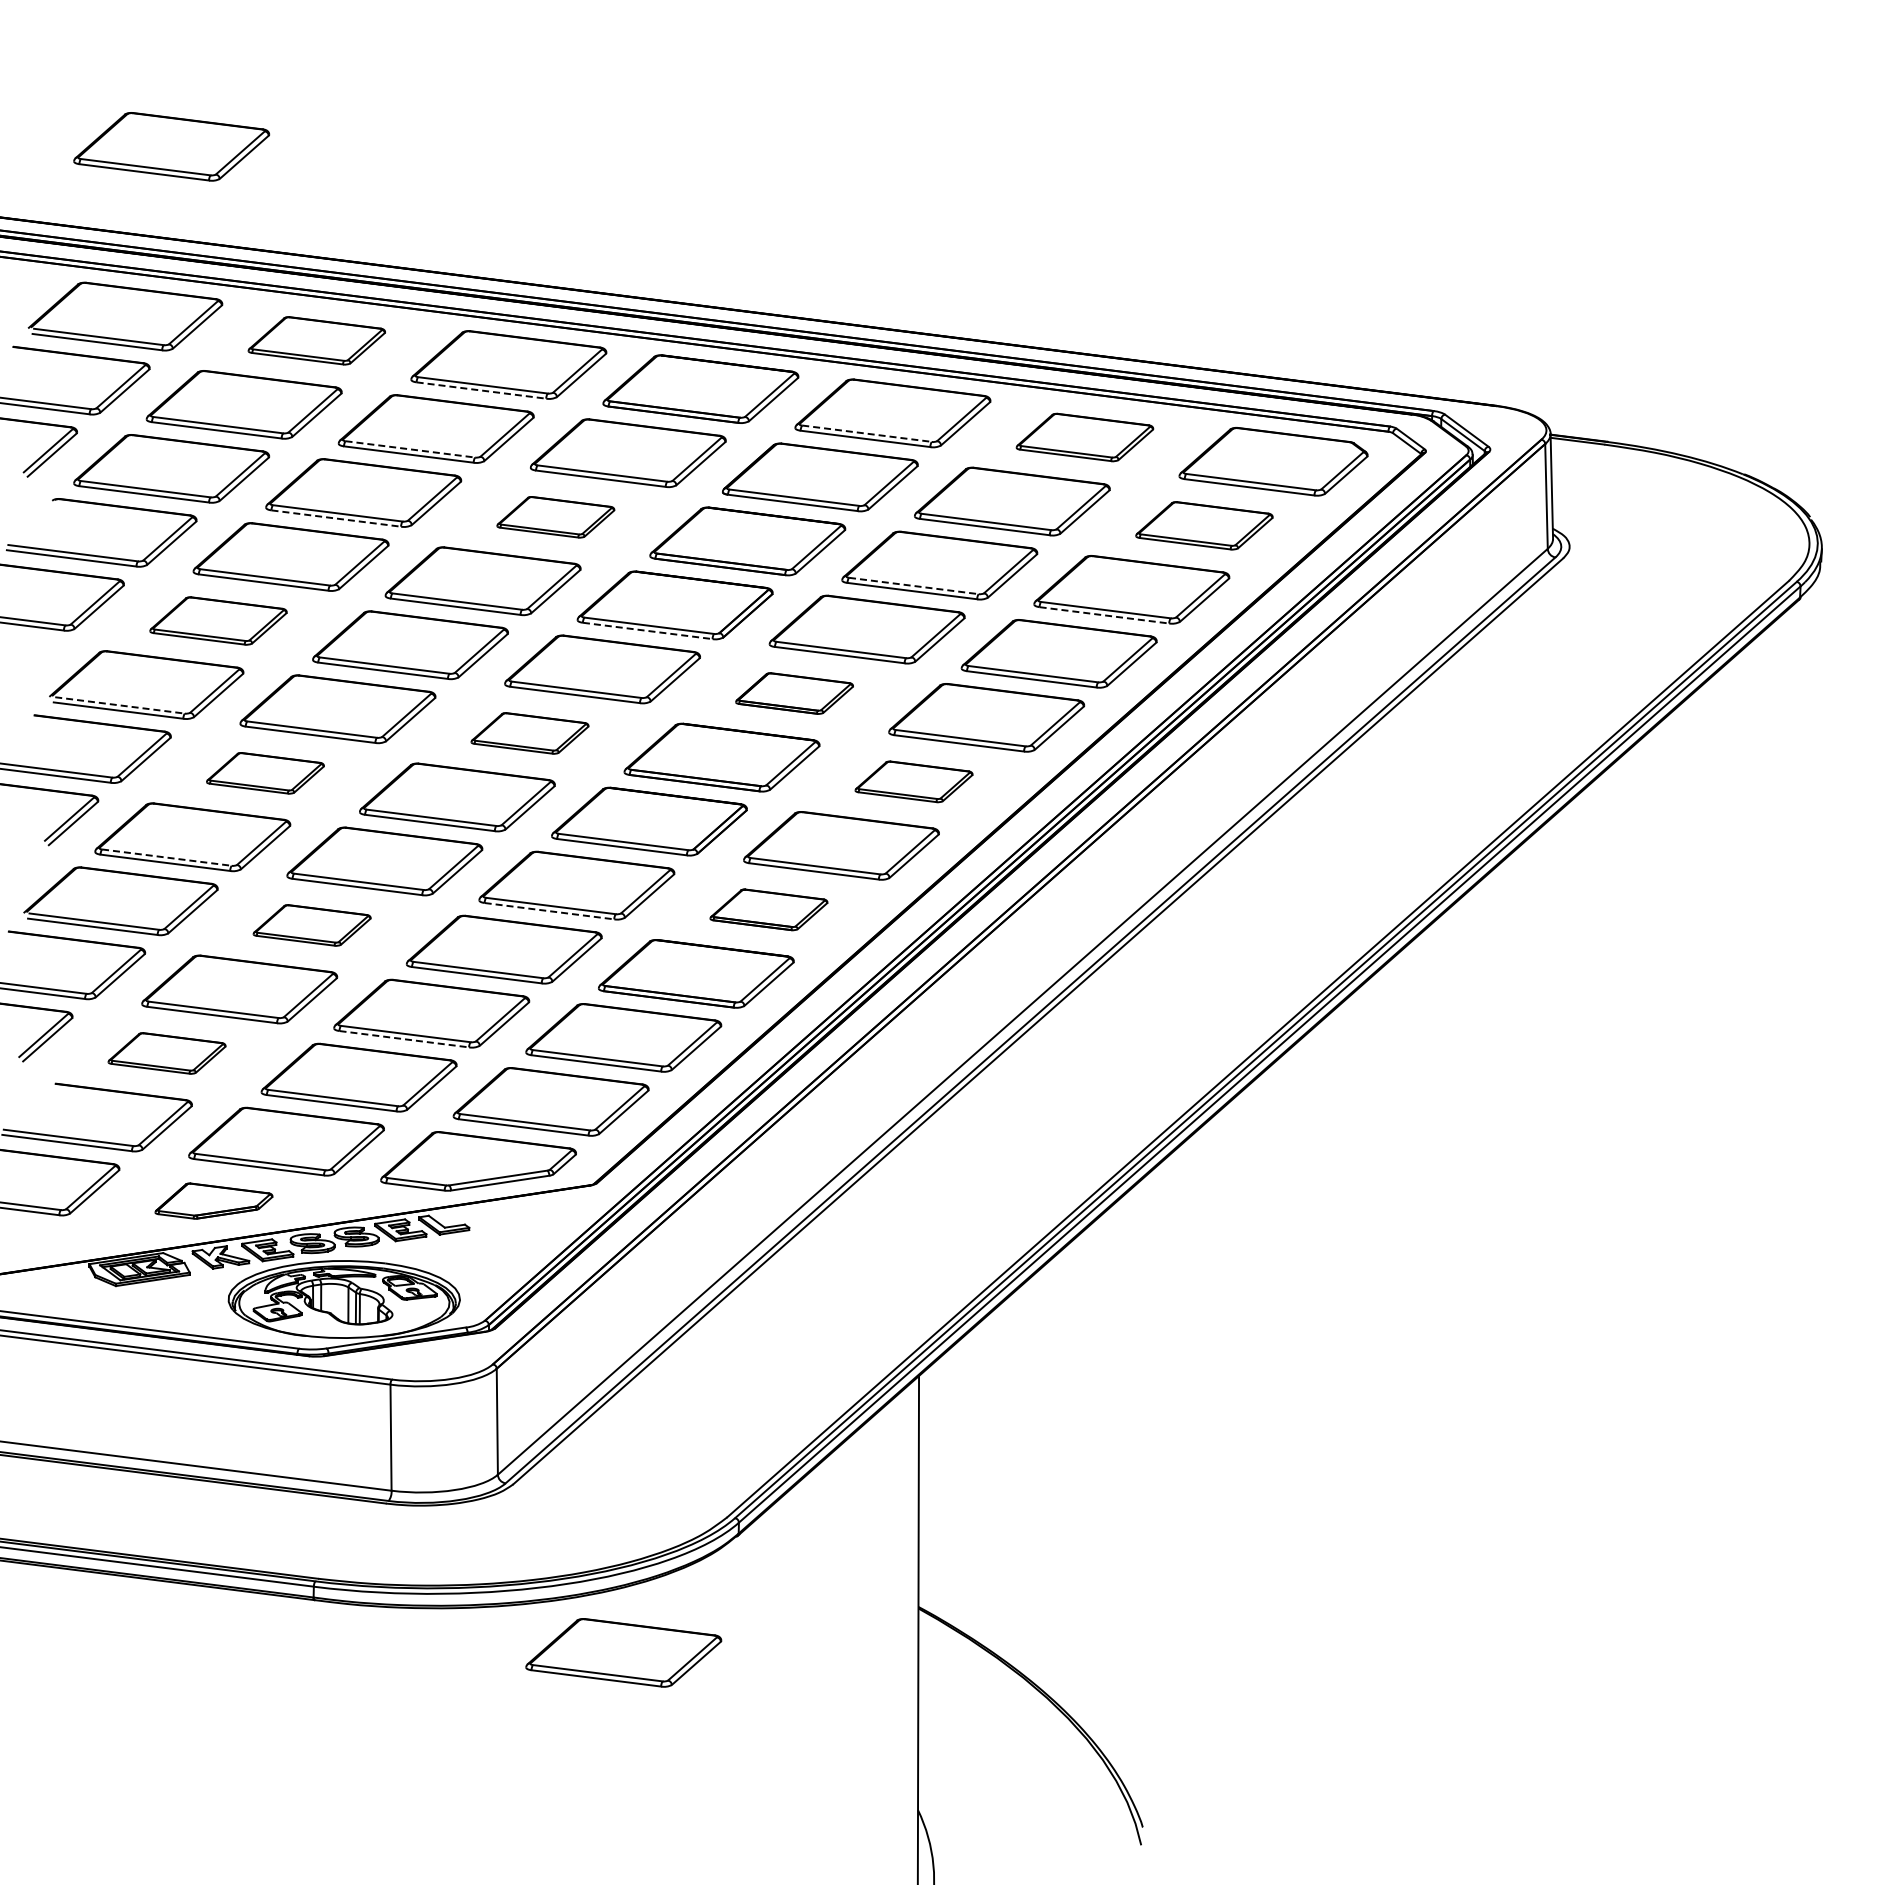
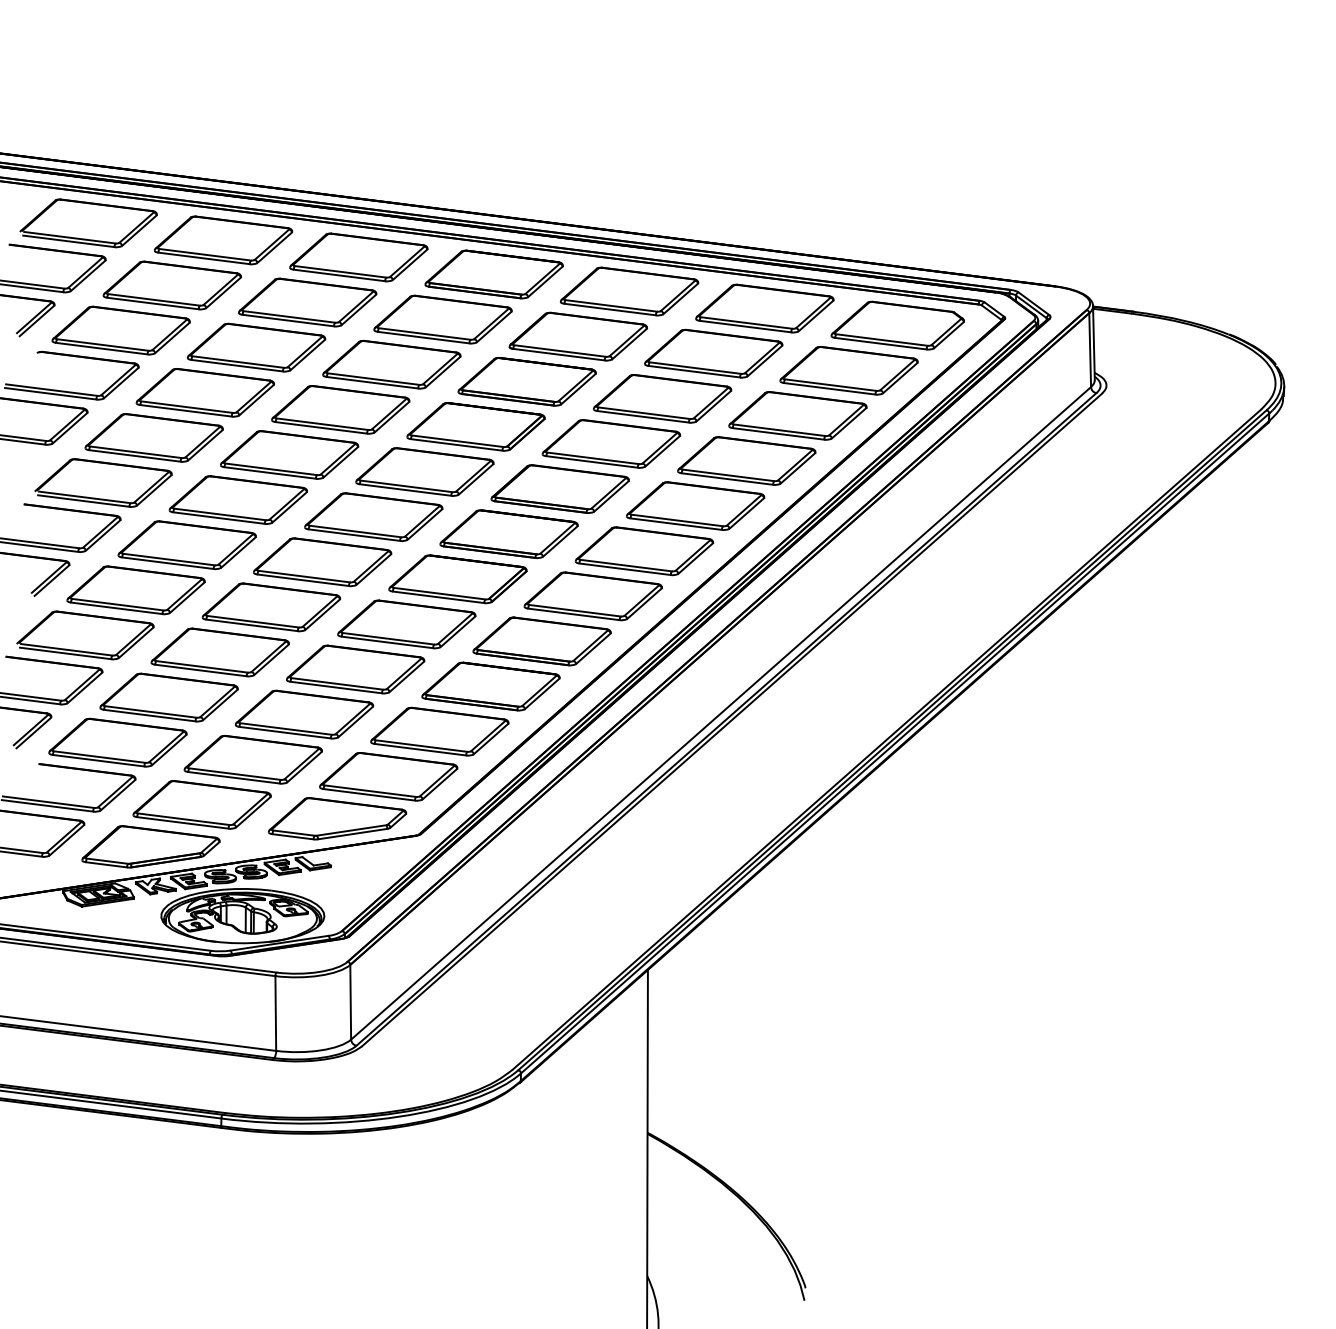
part: (171, 146) -> (121, 103), removed
part: (316, 340) -> (223, 240), size x1.43
line: (481, 390) -> (339, 275), dashed -> solid
line: (867, 433) -> (611, 305), dashed -> solid
part: (1084, 437) -> (764, 308), size x1.43
line: (410, 449) -> (289, 317), dashed -> solid
part: (555, 517) -> (391, 364), size x1.67
line: (336, 518) -> (237, 365), dashed -> solid
part: (1204, 525) -> (849, 370), size x1.43
line: (914, 586) -> (644, 413), dashed -> solid
line: (1104, 615) -> (778, 434), dashed -> solid
part: (218, 620) -> (154, 437), size x1.43
line: (648, 631) -> (457, 445), dashed -> solid
part: (794, 693) -> (560, 489), size x1.67
line: (120, 705) -> (85, 497), dashed -> solid
part: (529, 733) -> (373, 517), size x1.67
part: (265, 773) -> (187, 545), size x1.67
part: (913, 781) -> (644, 551), size x1.67
line: (167, 857) -> (118, 604), dashed -> solid
part: (768, 909) -> (541, 641), size x1.67
line: (550, 911) -> (388, 642), dashed -> solid
part: (311, 925) -> (219, 652), size x1.67
line: (404, 1039) -> (285, 732), dashed -> solid
part: (166, 1053) -> (117, 742), size x1.67
part: (213, 1200) -> (150, 846), size x1.67
part: (623, 1652) -> (439, 1164), removed

